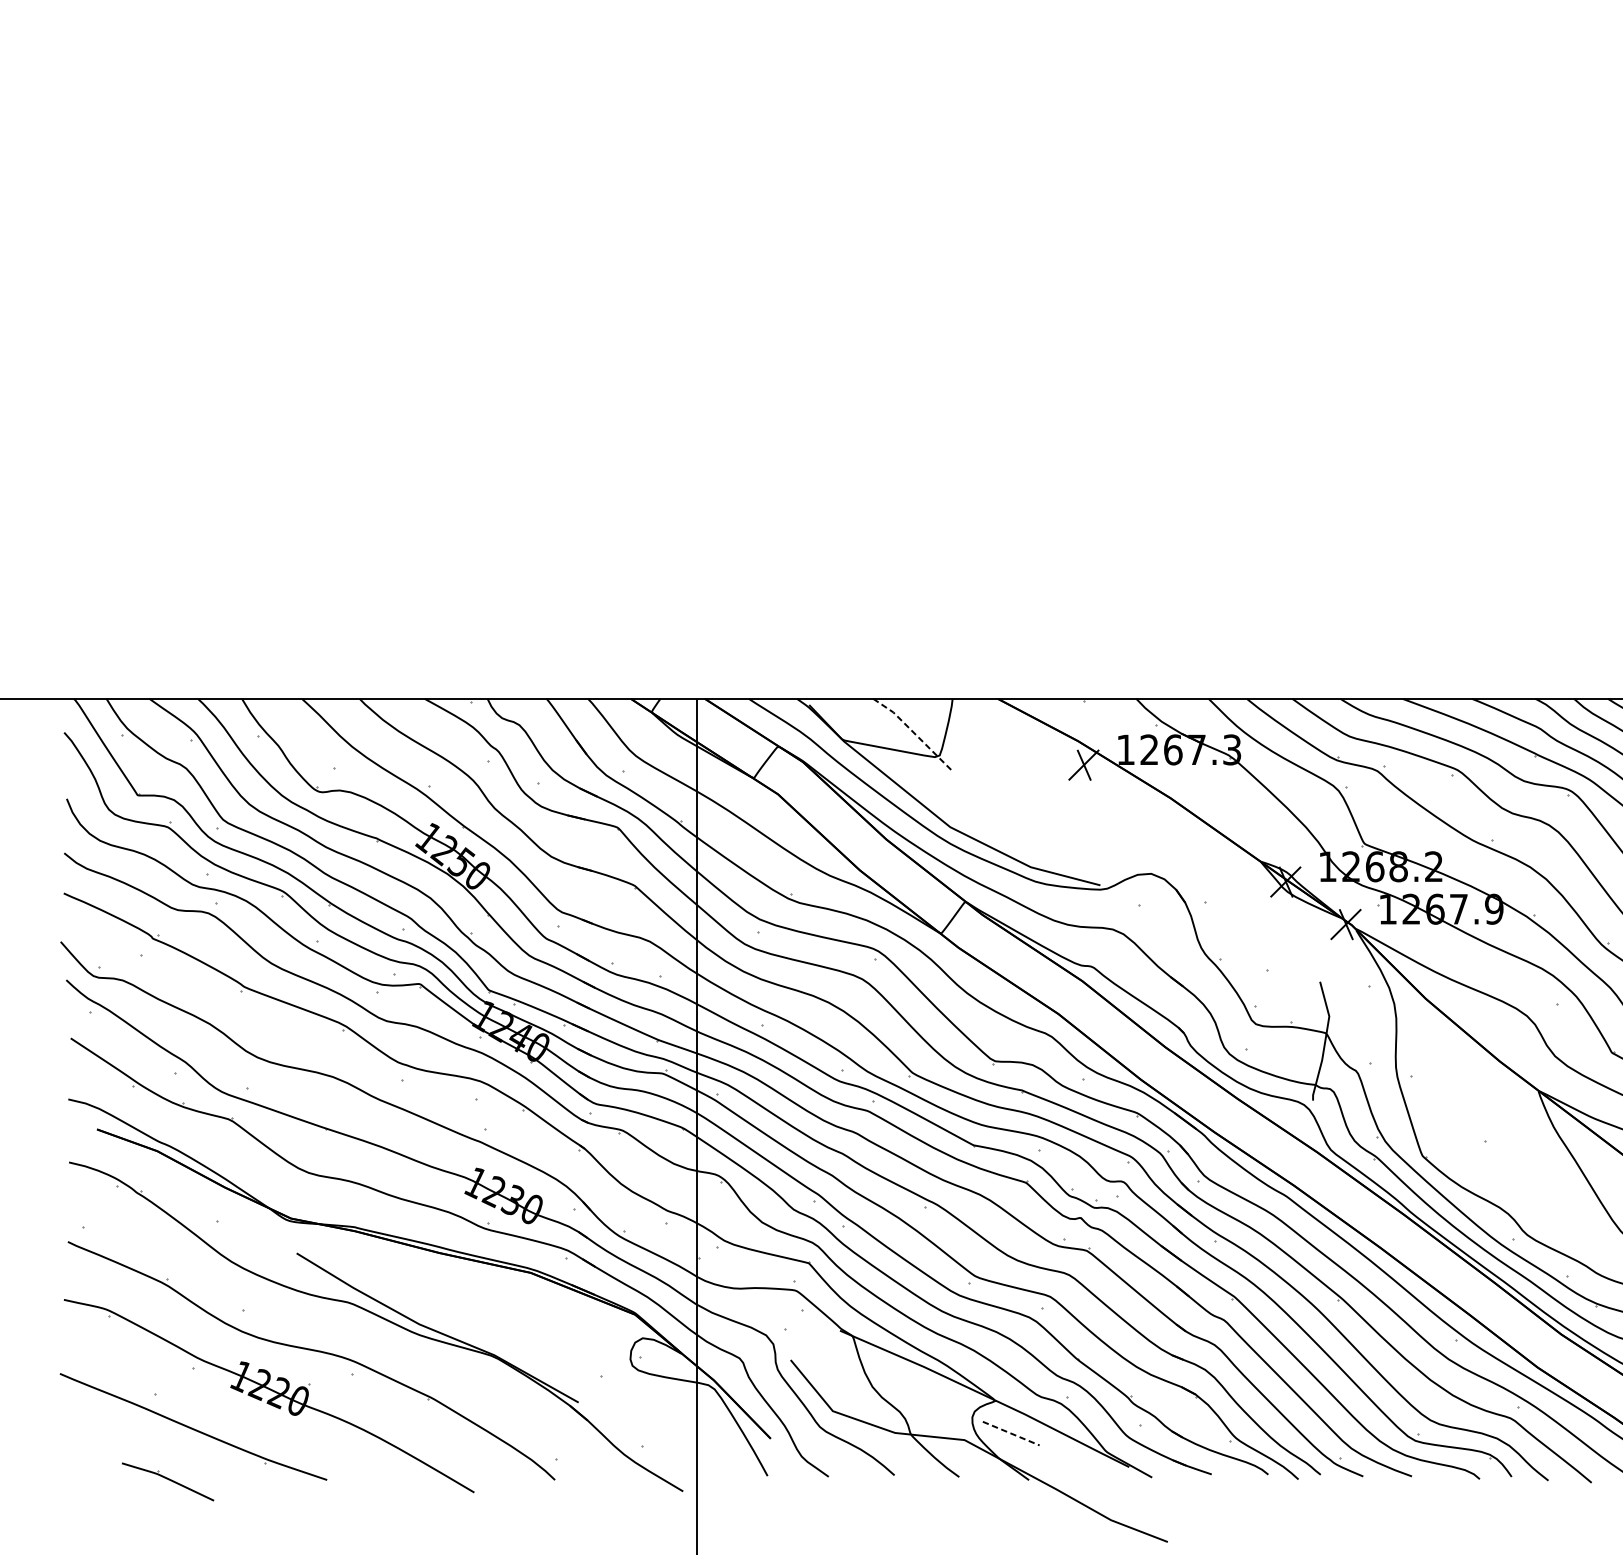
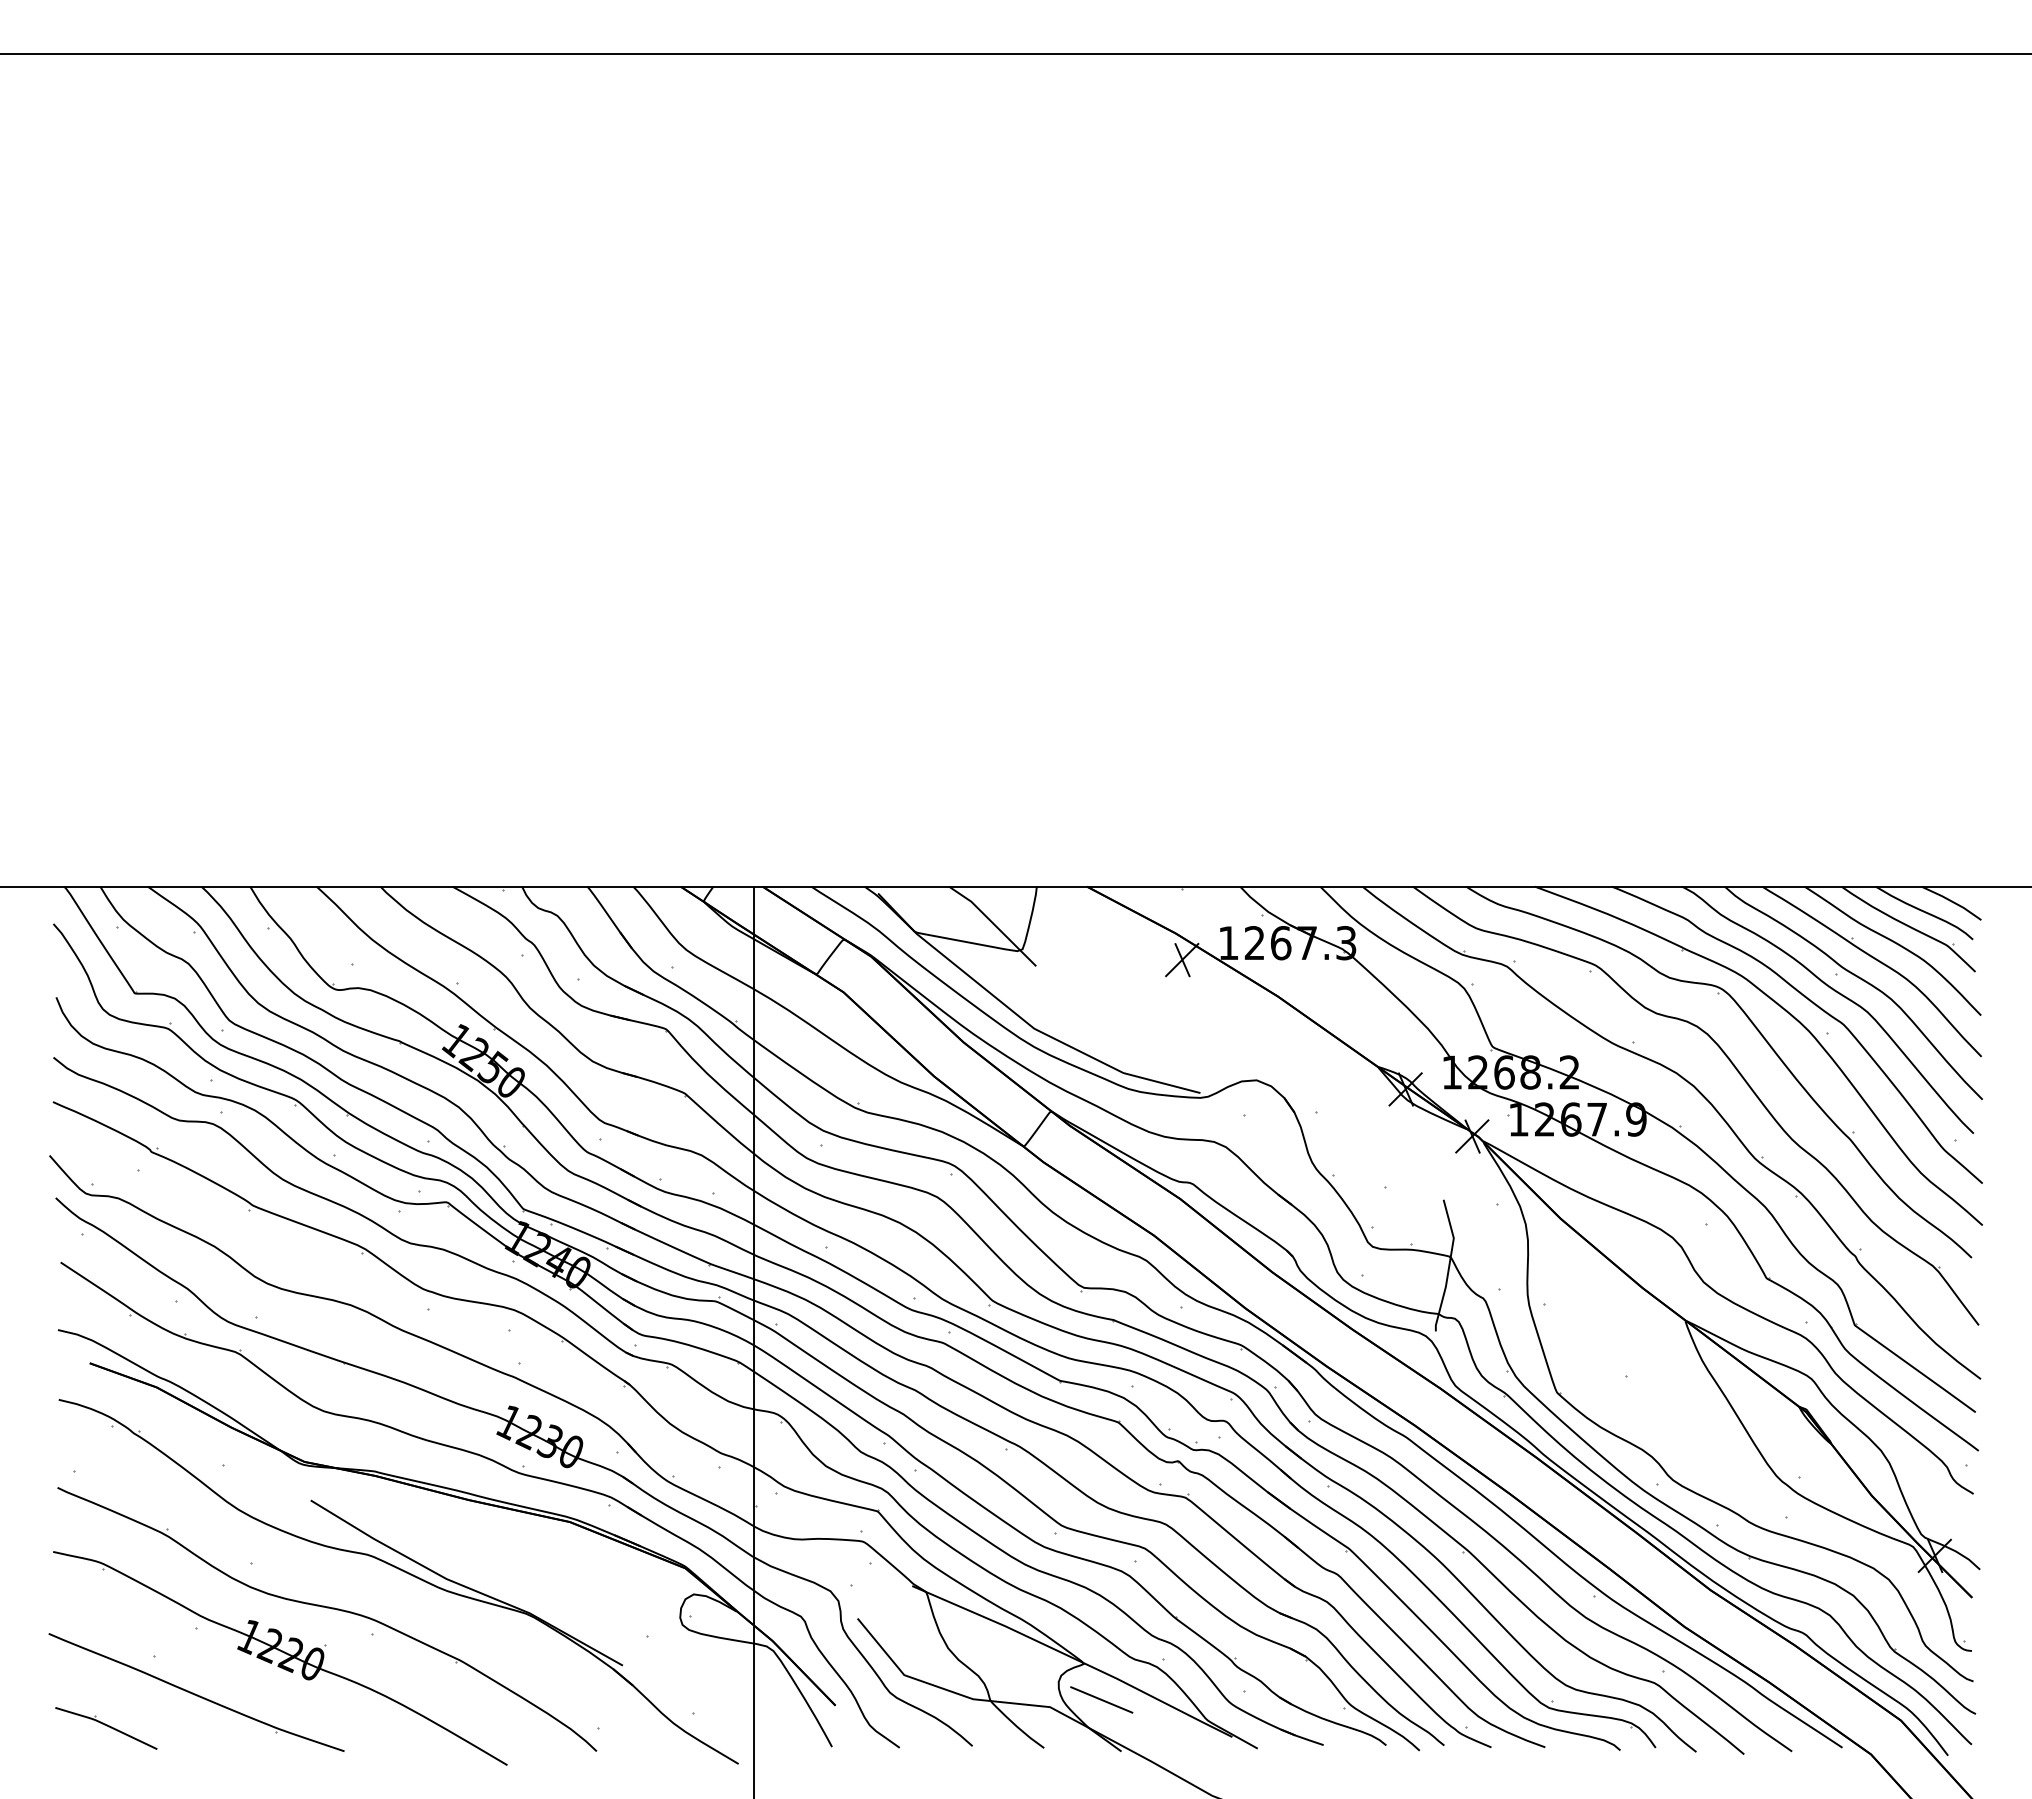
line: (913, 733) -> (993, 924), dashed -> solid
line: (1011, 1434) -> (1102, 1700), dashed -> solid
part: (168, 1481) -> (106, 1728), moved

